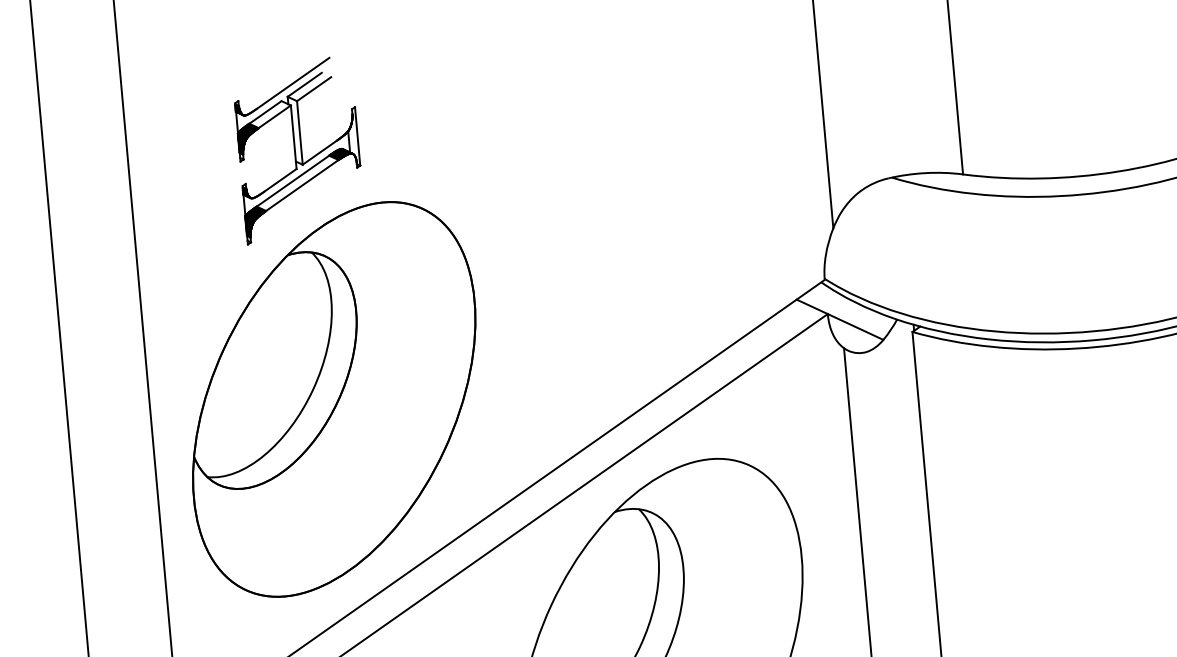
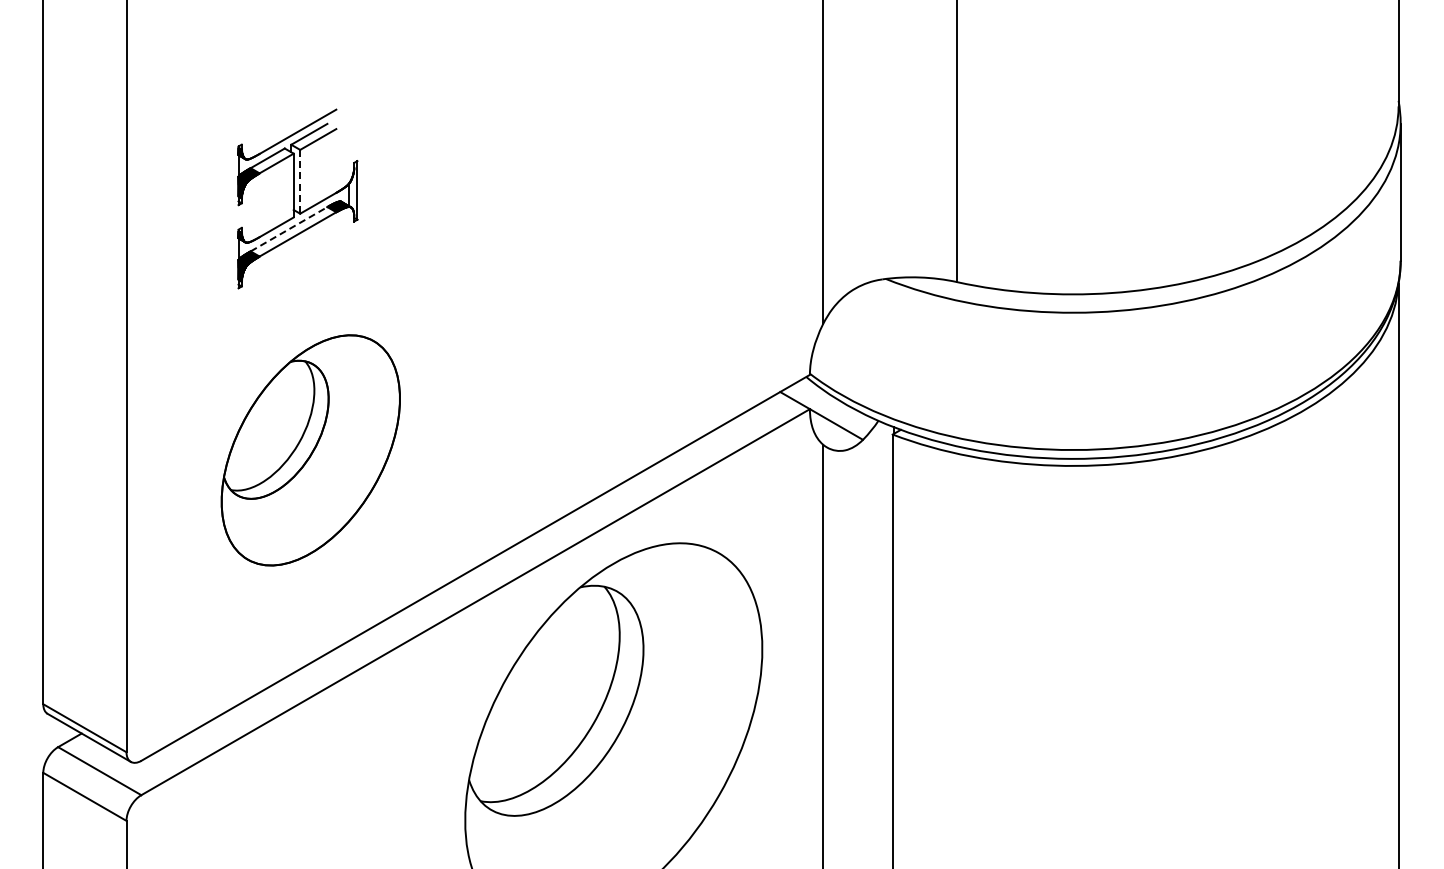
line: (300, 132) -> (300, 181), solid -> dashed
line: (293, 181) -> (289, 229), solid -> dashed
part: (334, 399) -> (310, 450), size x0.6

